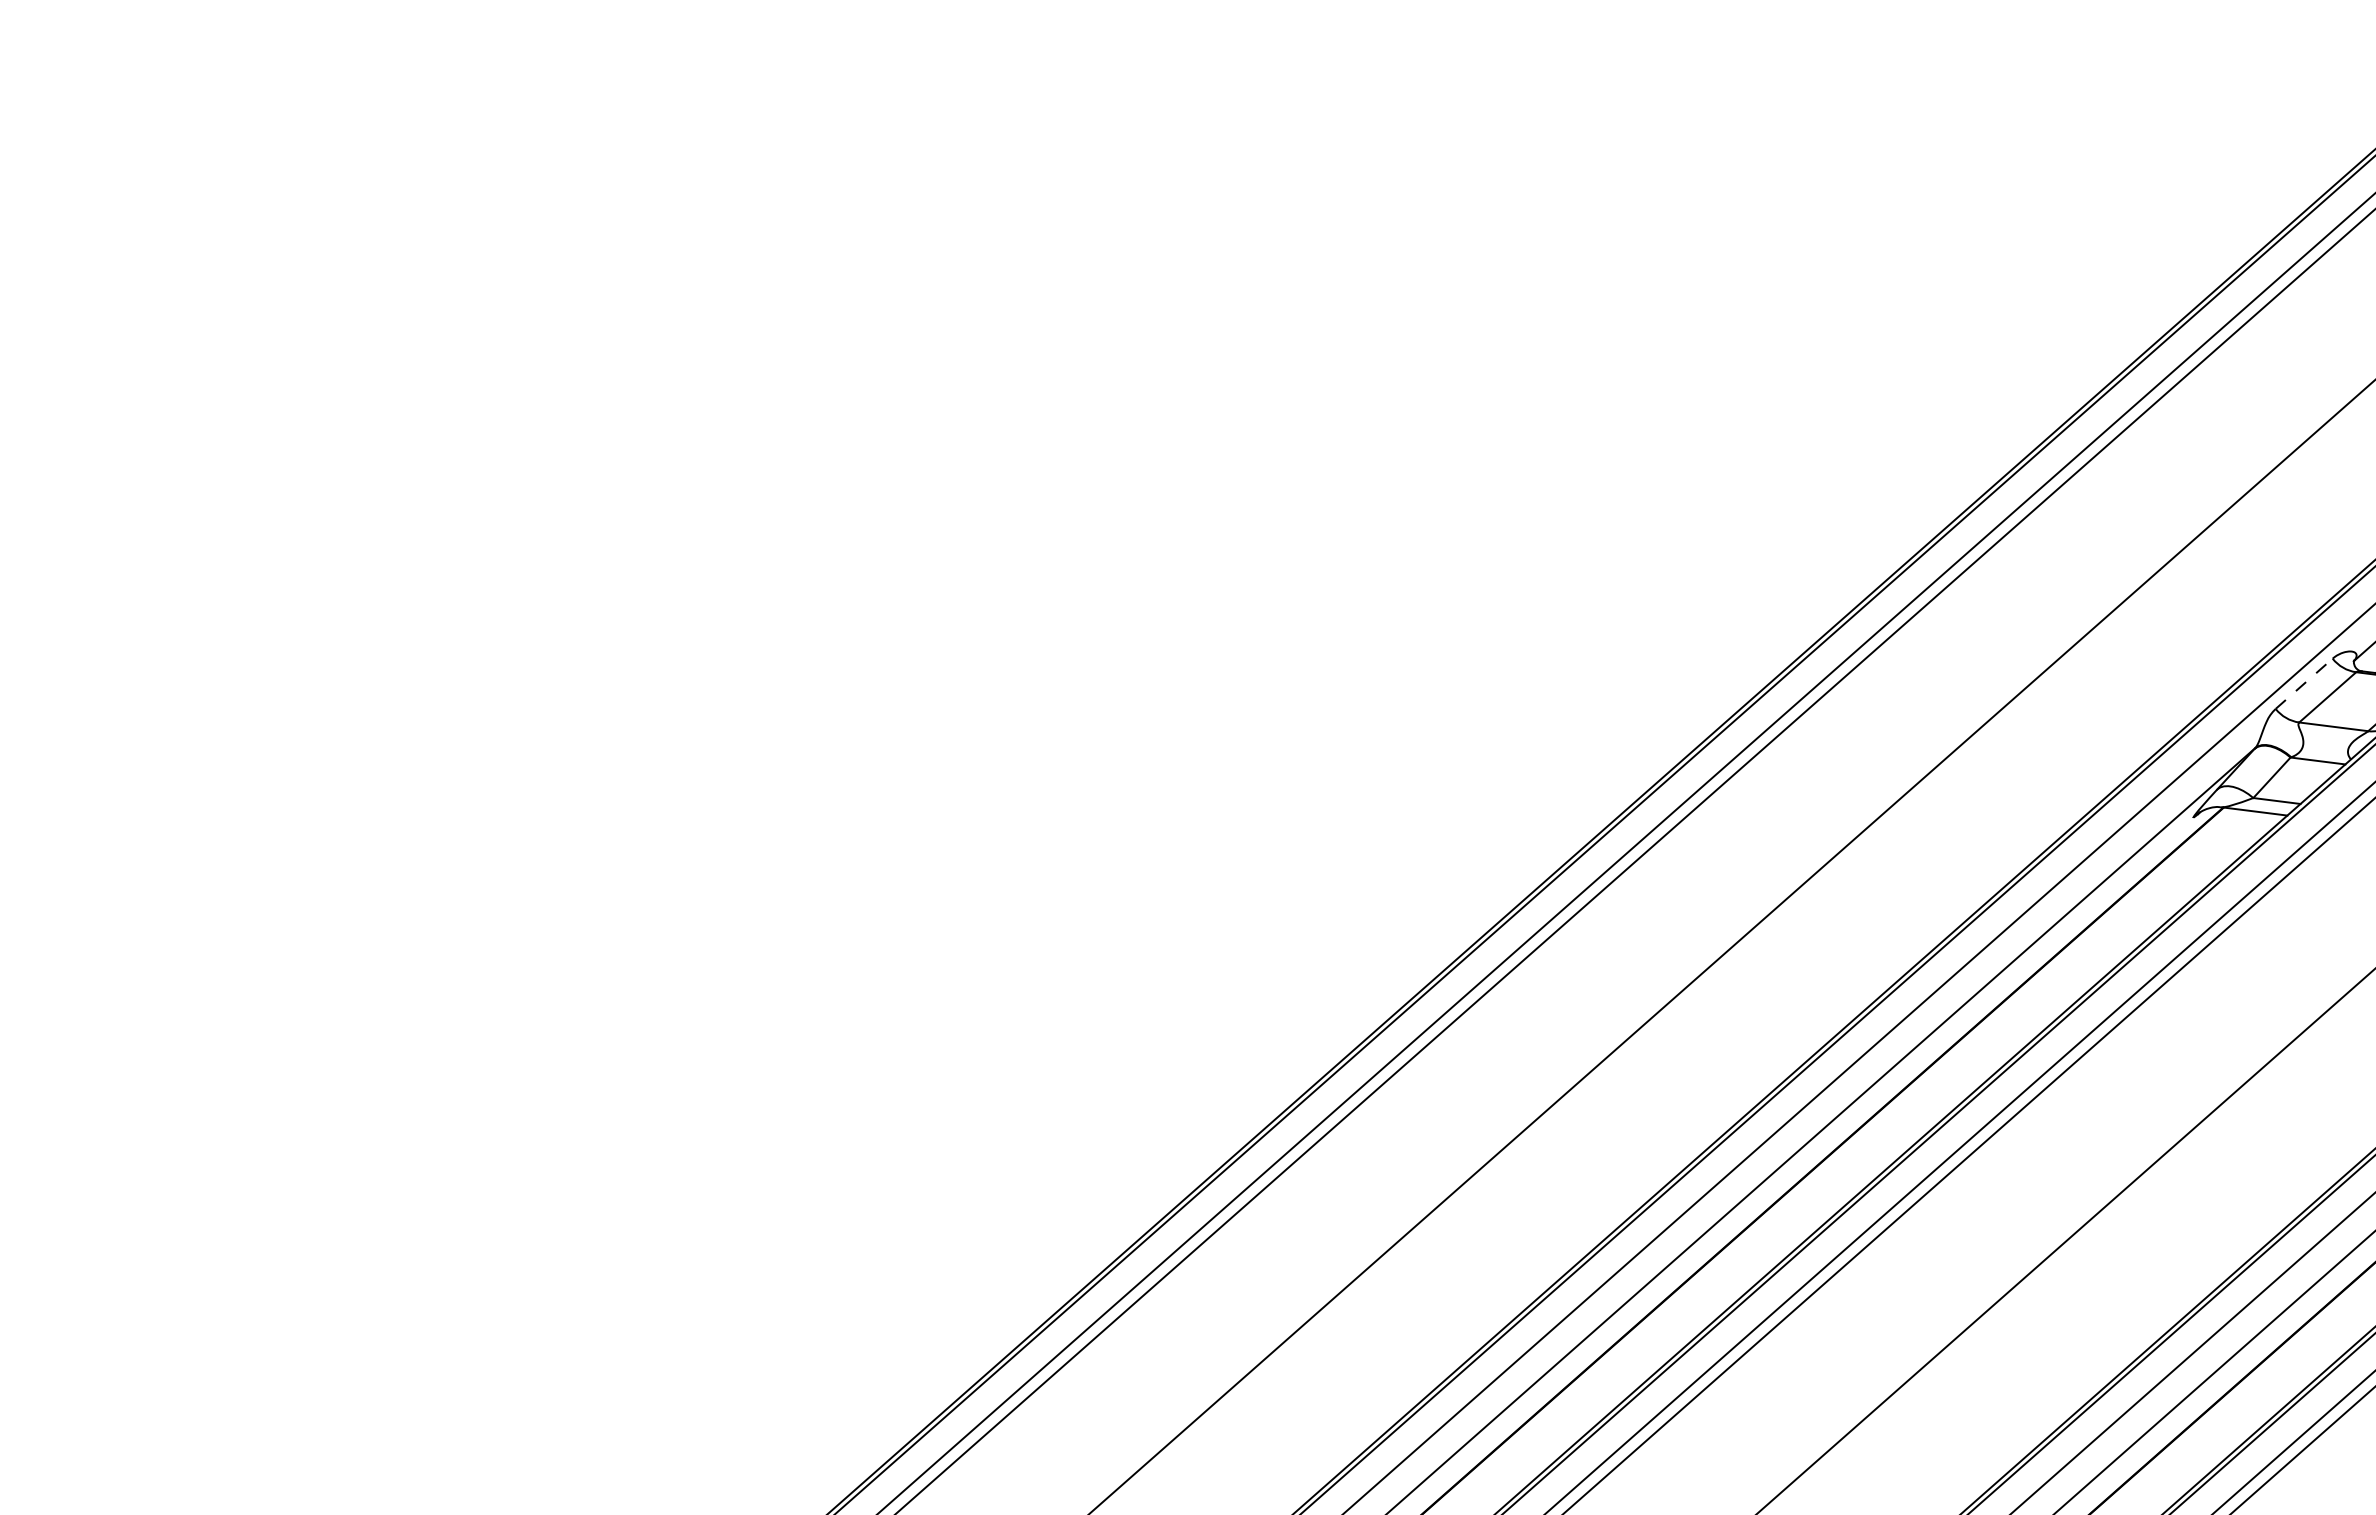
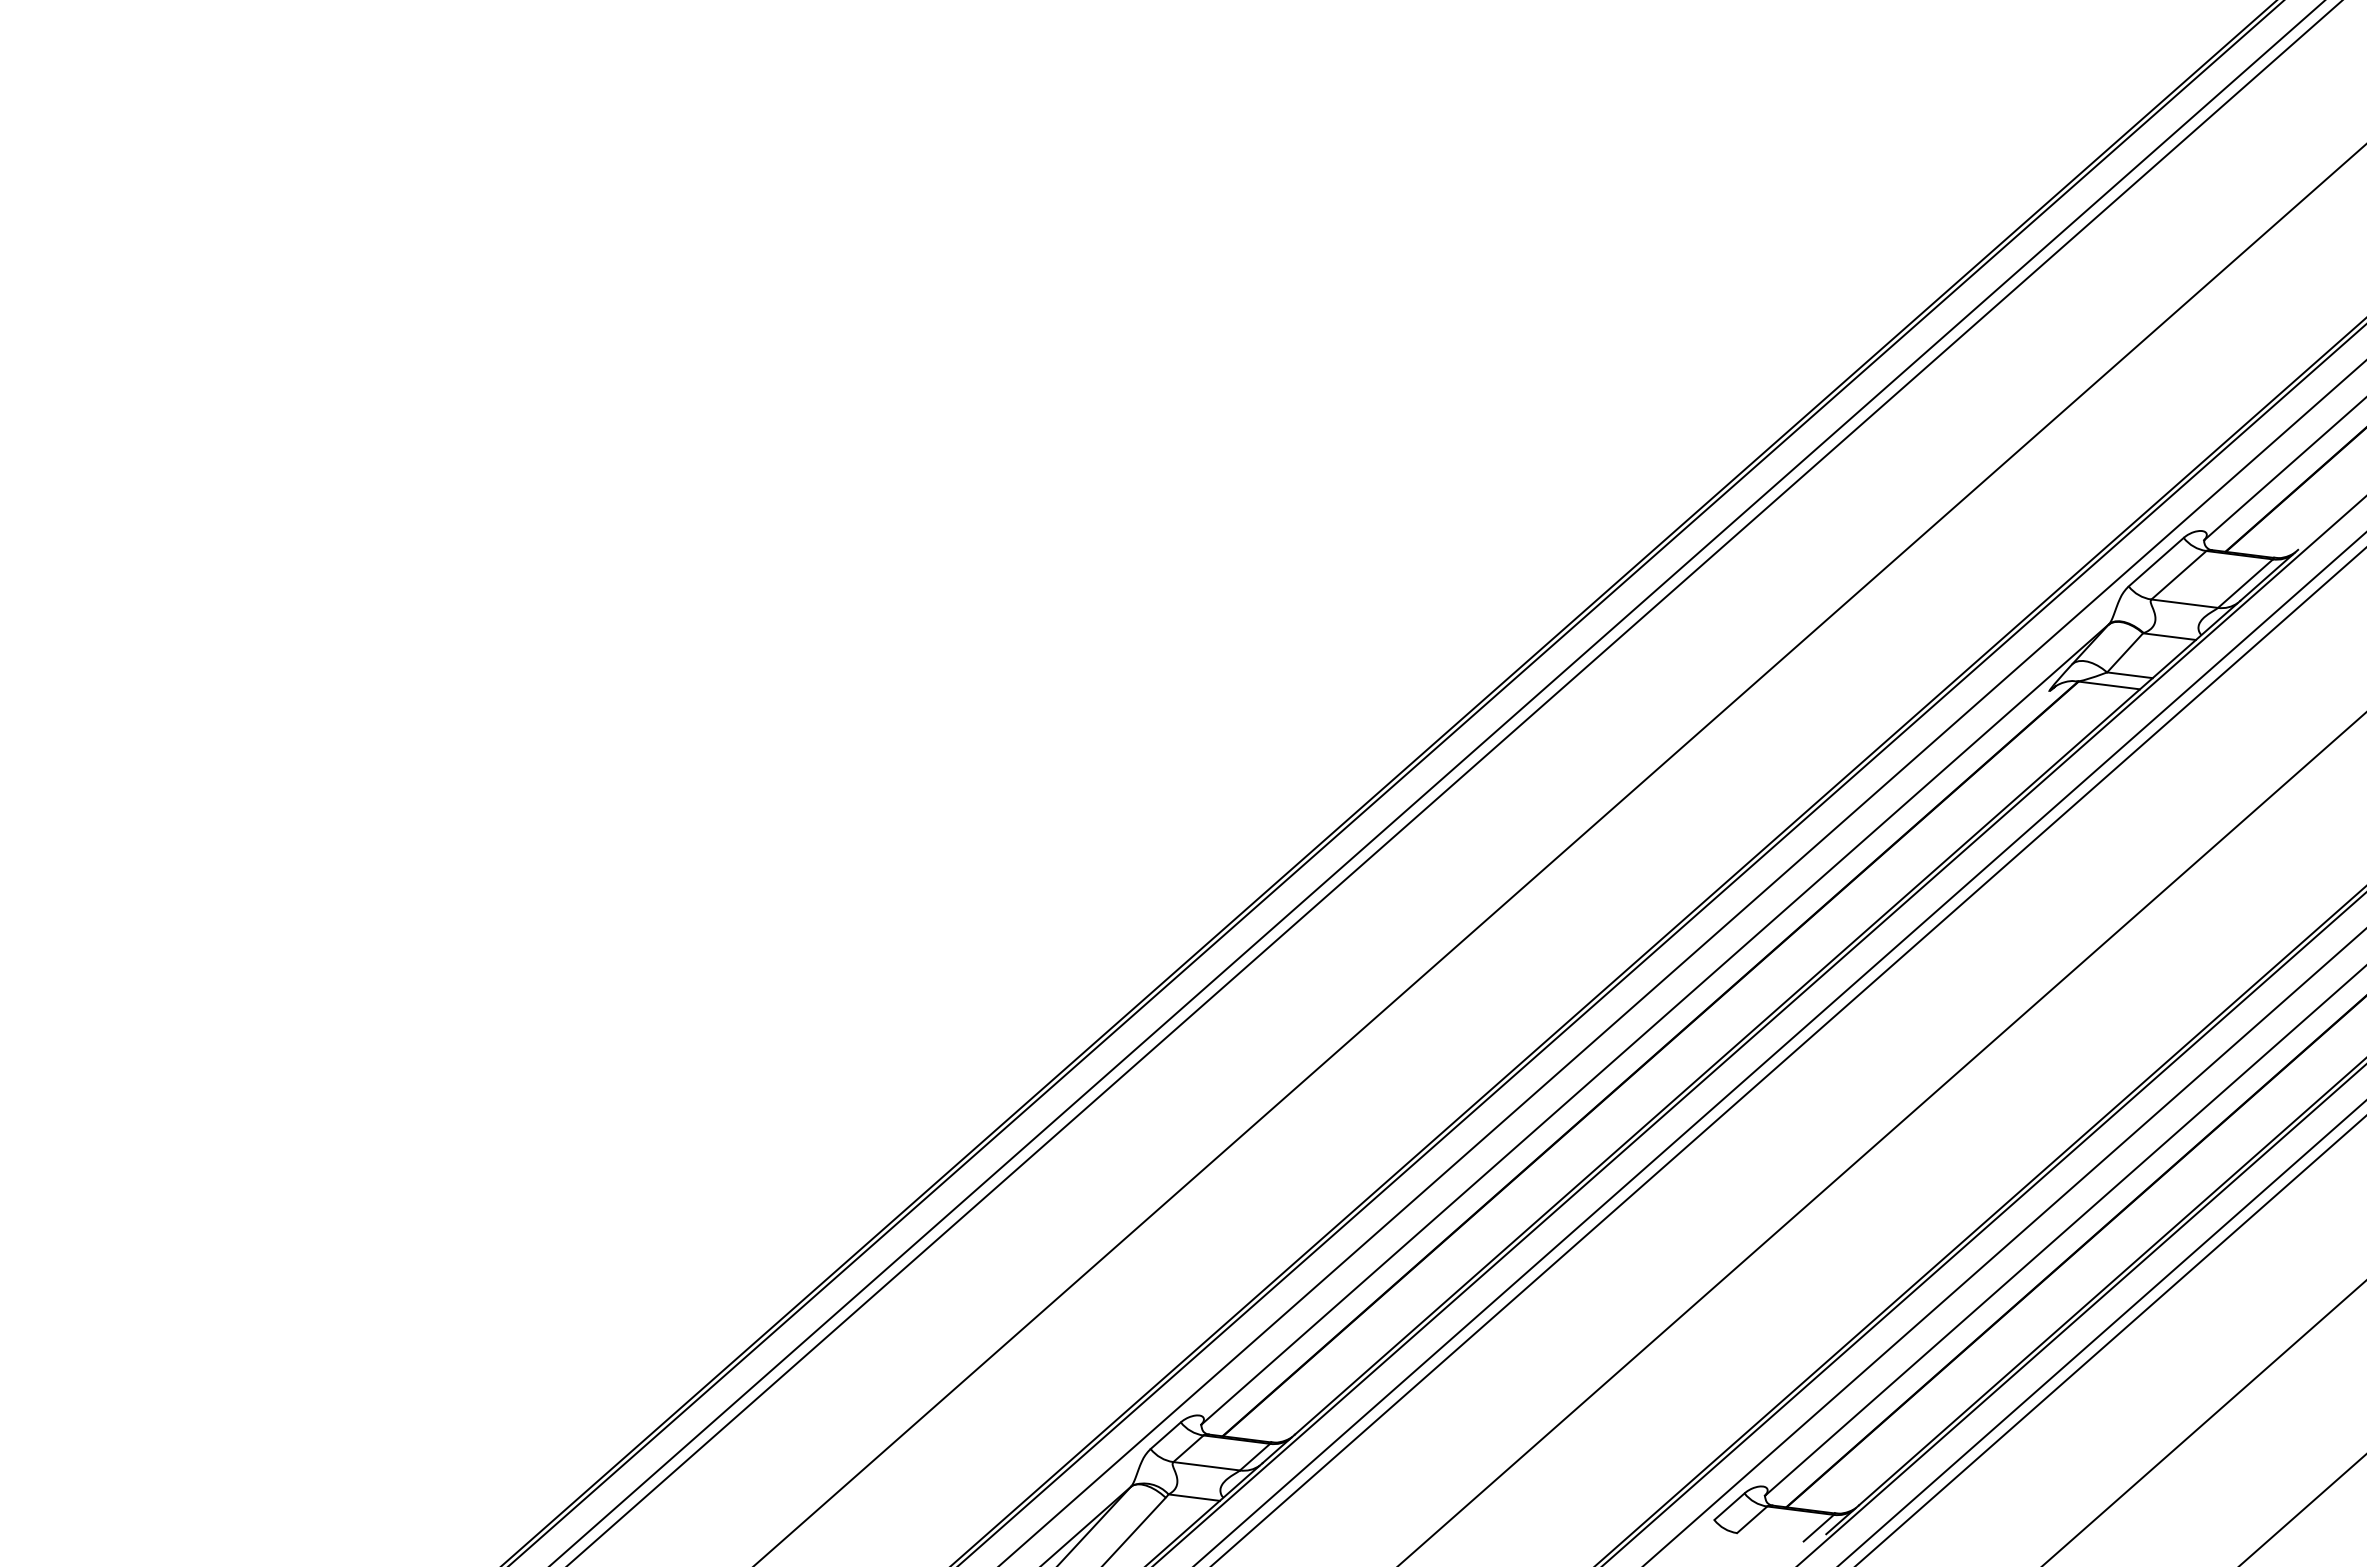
line: (2304, 684) -> (2156, 562), dashed -> solid

